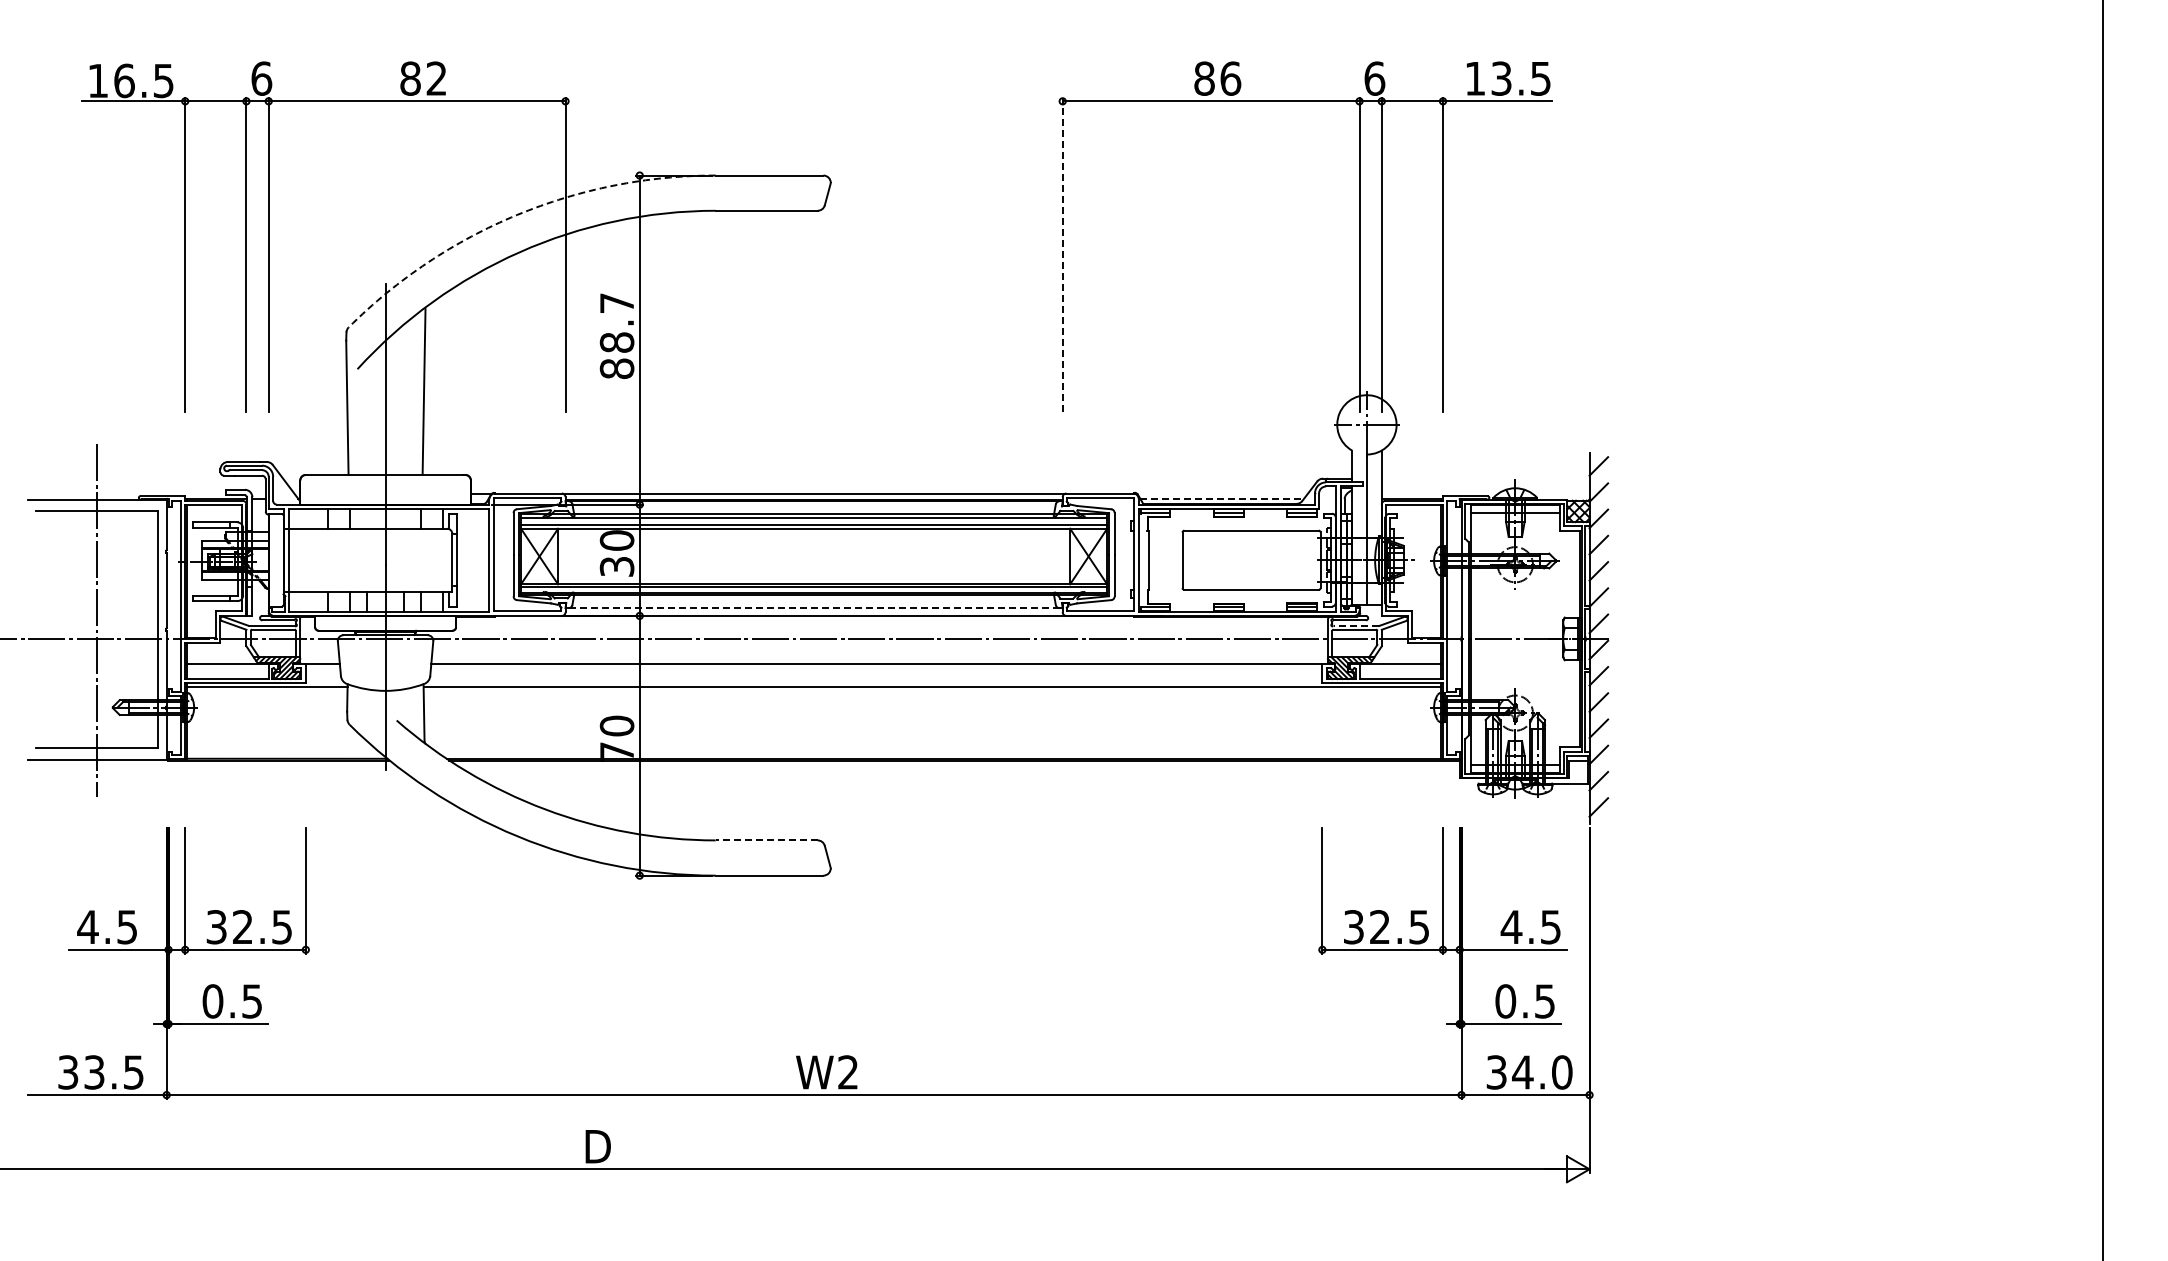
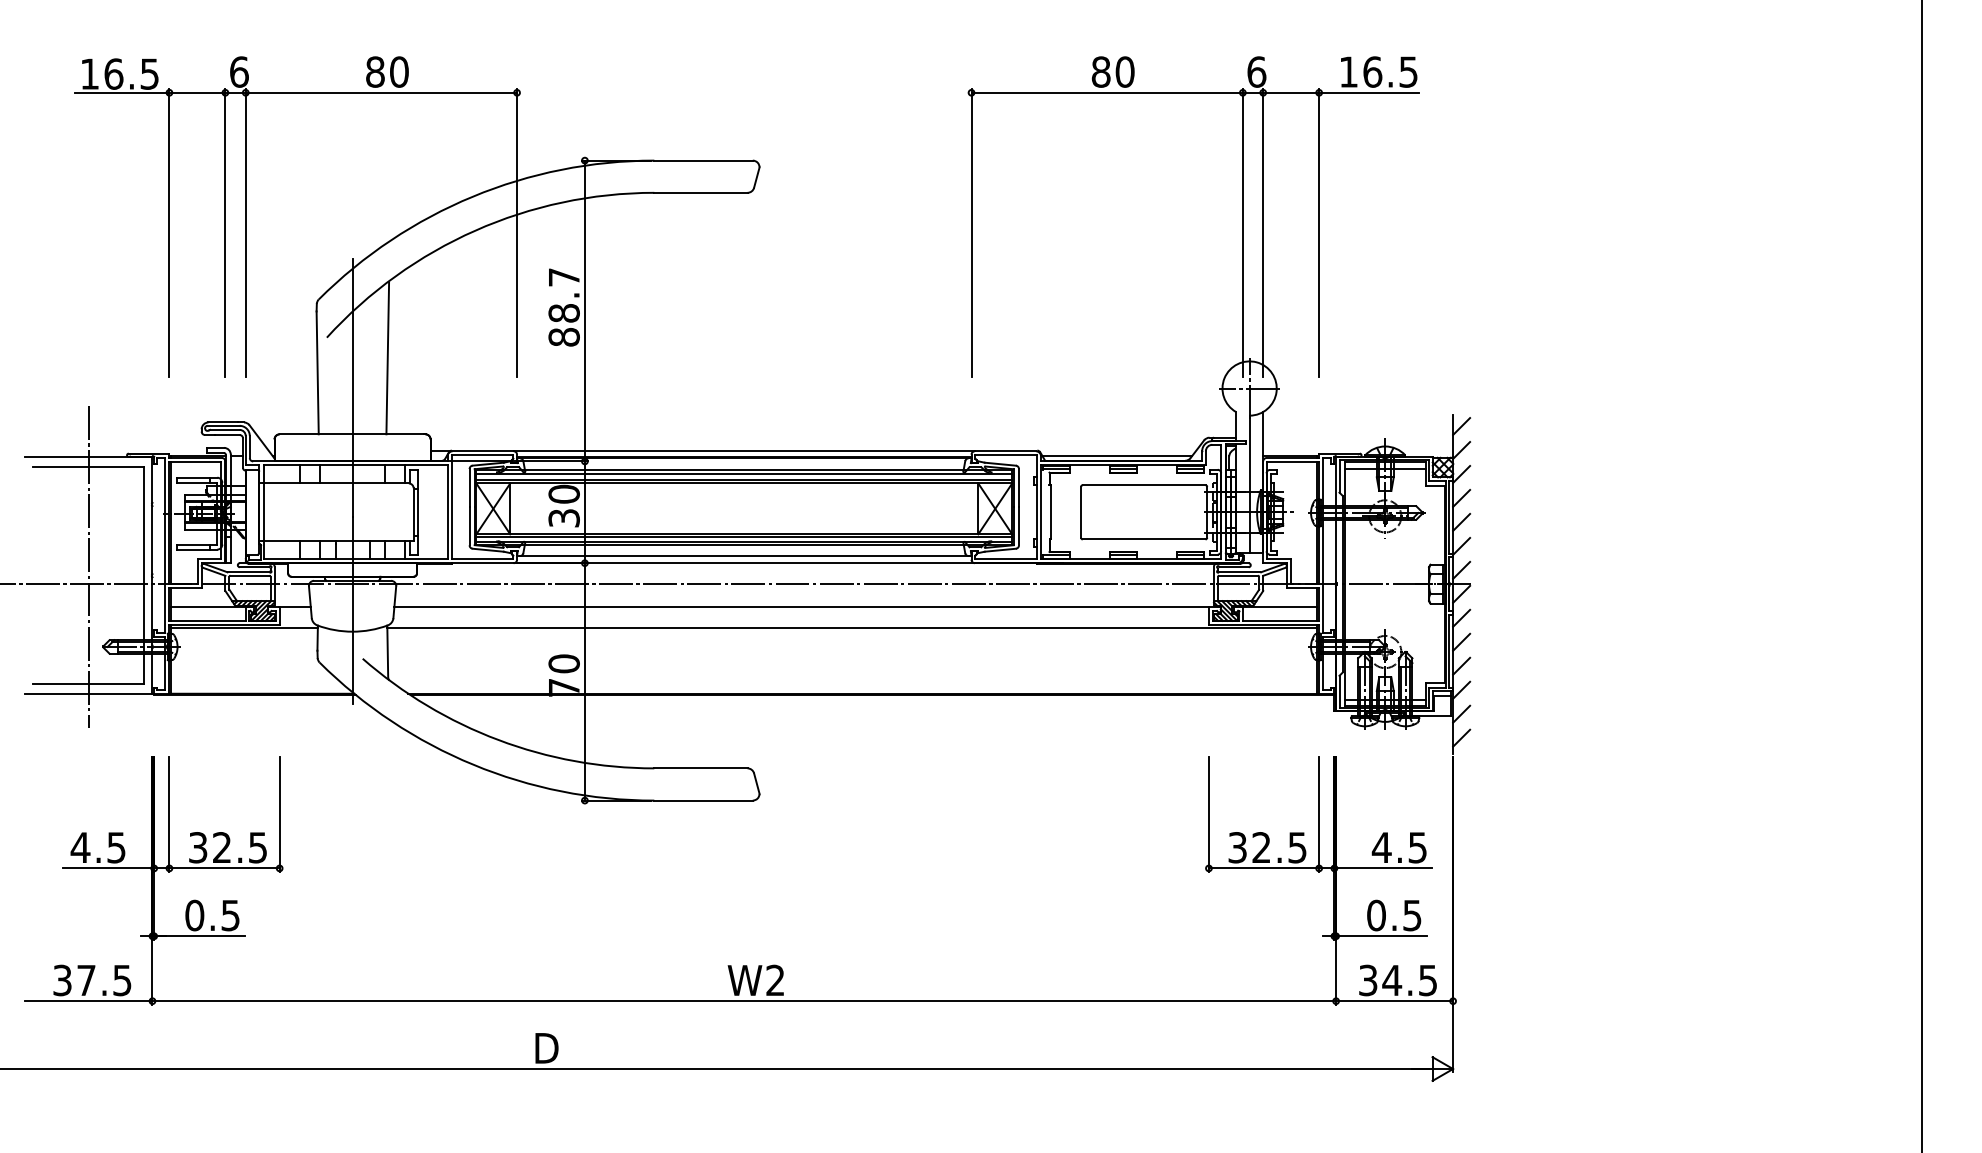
text: (436, 78) -> (399, 71), 82 -> 80
text: (1230, 78) -> (1124, 71), 86 -> 80
text: (1501, 78) -> (1372, 71), 13.5 -> 16.5
arc: (517, 215) -> (473, 197), dashed -> solid
line: (1062, 254) -> (971, 232), dashed -> solid
line: (1222, 499) -> (1117, 456), dashed -> solid
line: (814, 608) -> (744, 556), dashed -> solid
line: (1356, 625) -> (1240, 571), dashed -> solid
line: (766, 840) -> (700, 768), dashed -> solid
text: (94, 1072) -> (86, 980), 33.5 -> 37.5
text: (1562, 1072) -> (1428, 980), 34.0 -> 34.5

